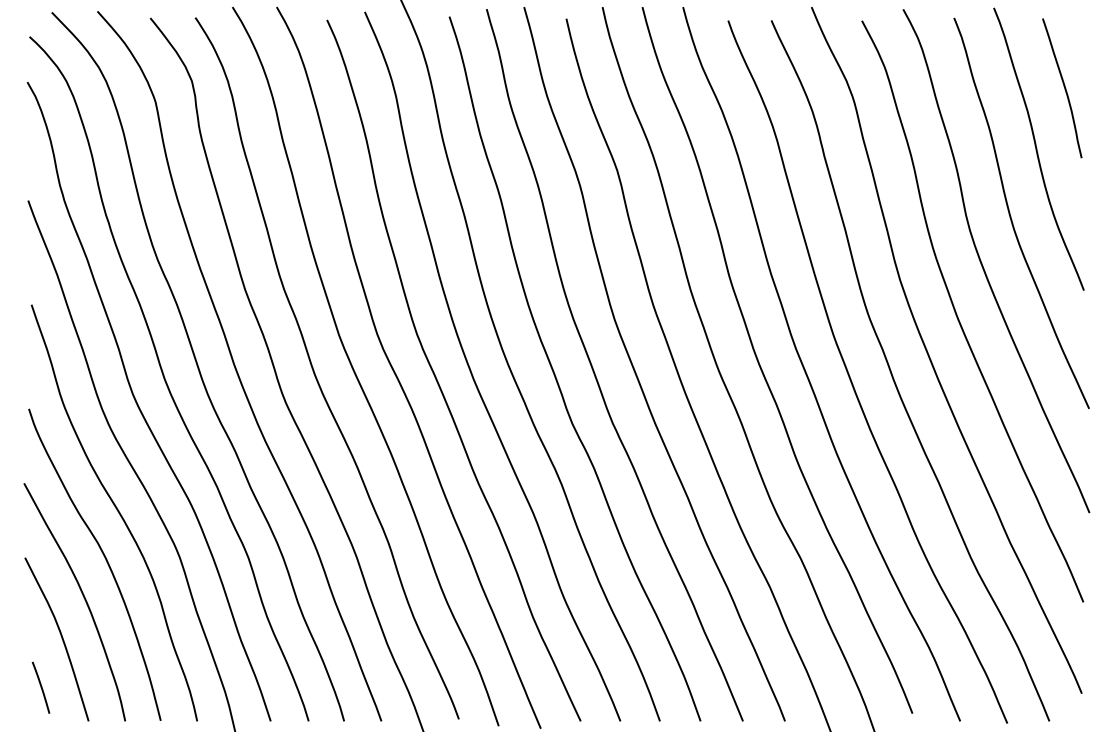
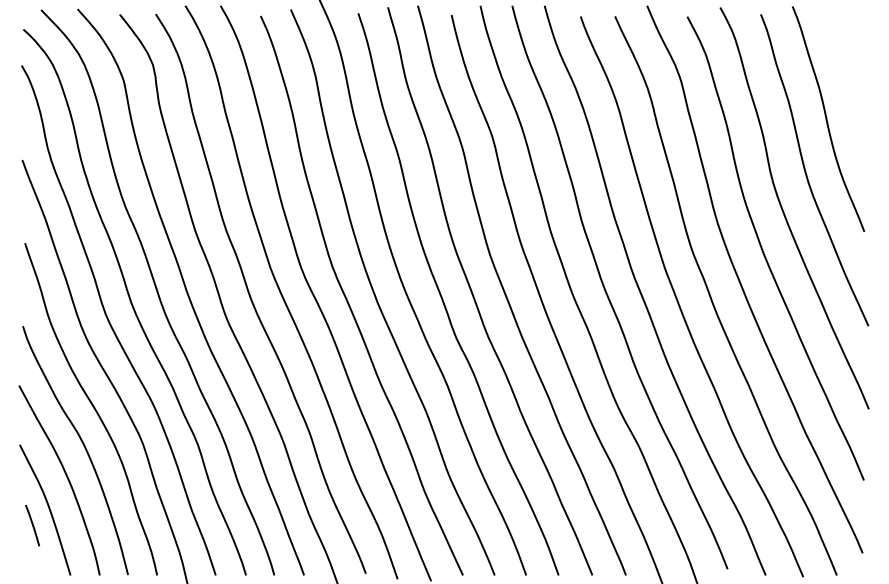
curve: (1064, 88) -> (848, 70), removed
line: (40, 687) -> (32, 525), moved

